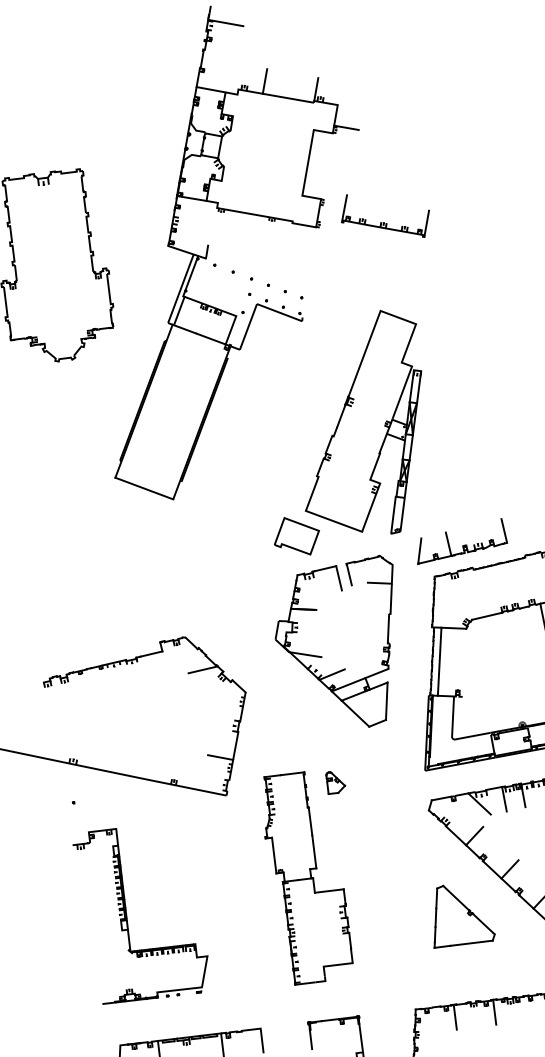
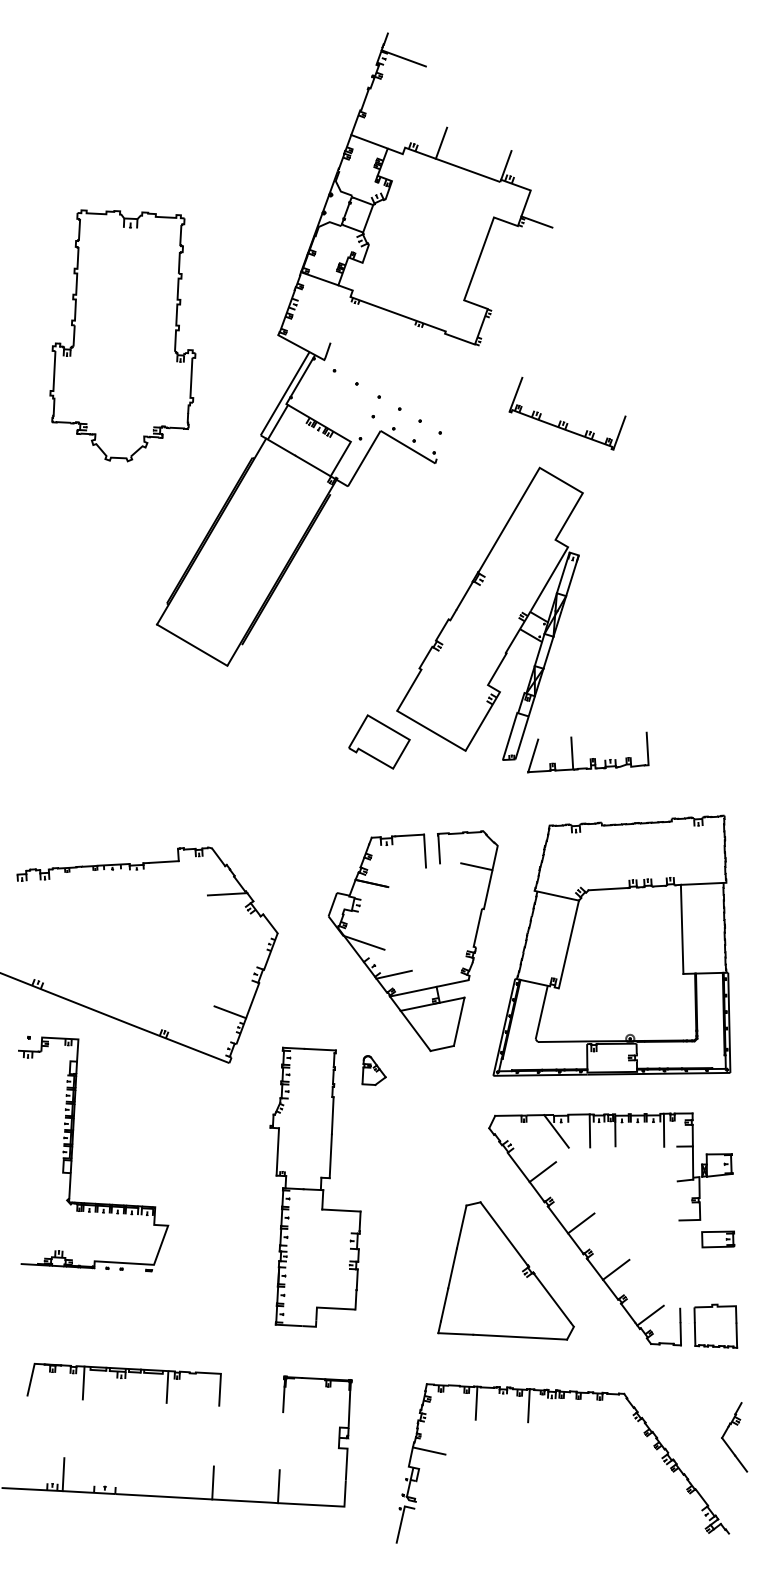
part: (384, 222) -> (564, 421), moved
part: (462, 545) -> (589, 758), moved
line: (439, 661) -> (568, 944), moved
part: (345, 668) -> (412, 969), moved
part: (126, 910) -> (73, 1148), moved
part: (459, 914) -> (505, 1270), size x1.67

